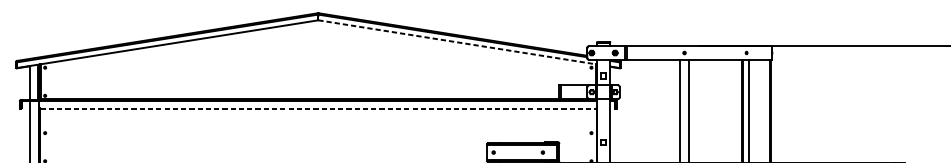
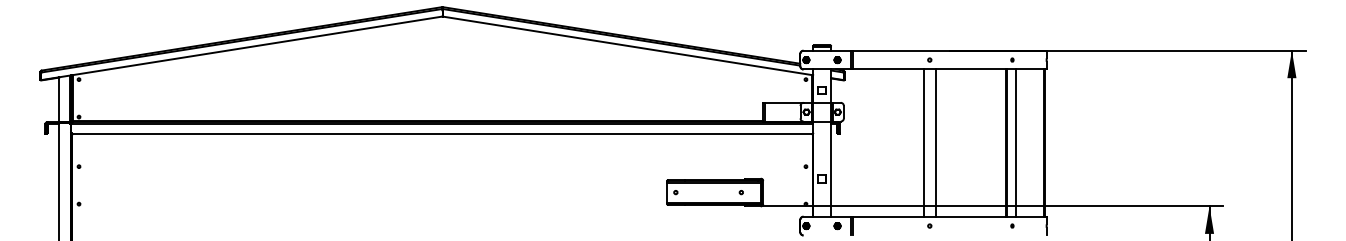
line: (457, 42) -> (627, 45), dashed -> solid
line: (318, 108) -> (442, 134), dashed -> solid

